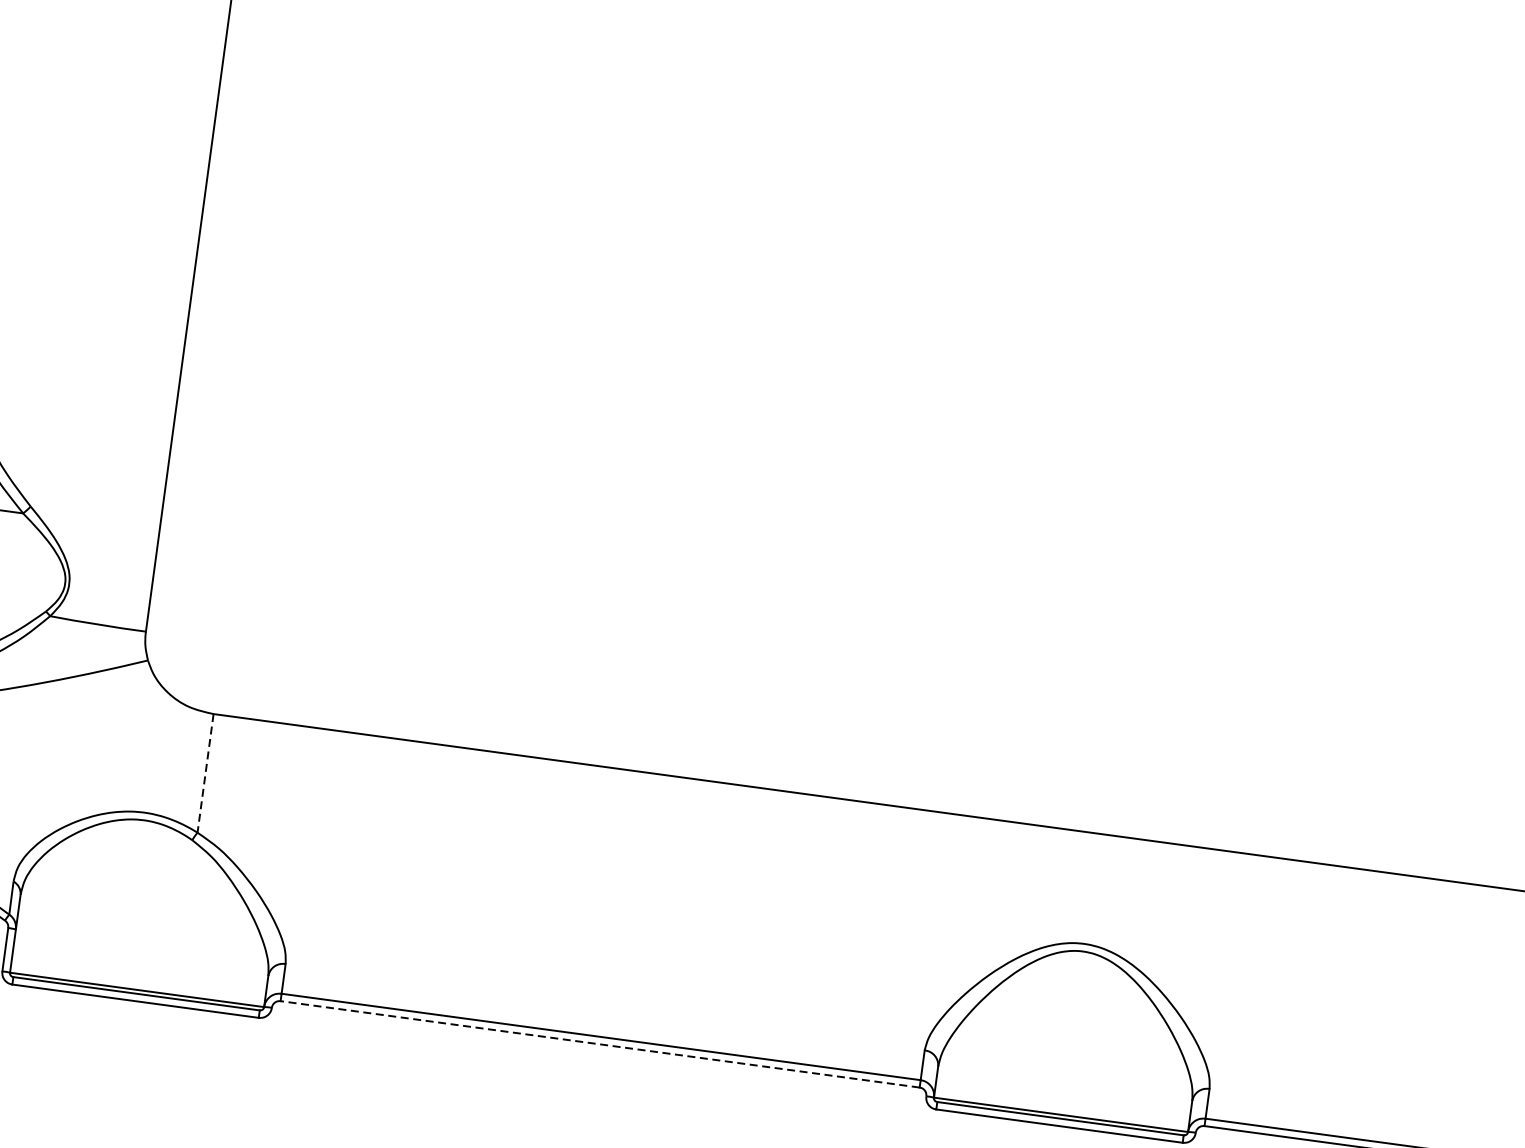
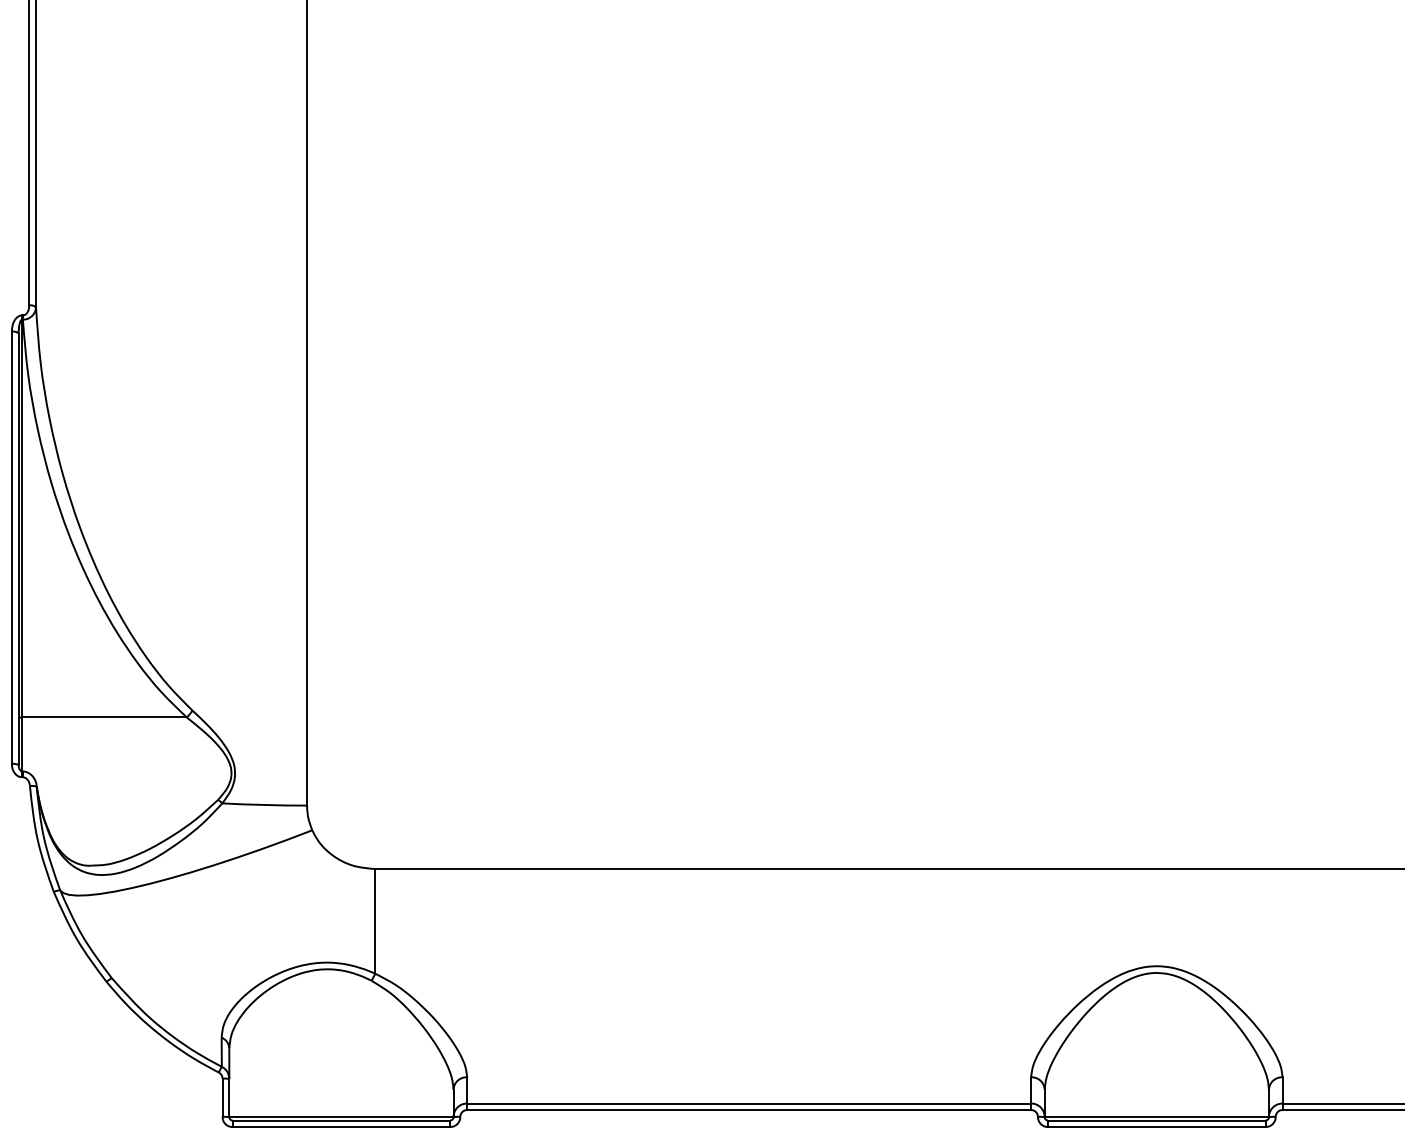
line: (205, 773) -> (375, 921), dashed -> solid
line: (600, 1044) -> (749, 1110), dashed -> solid

